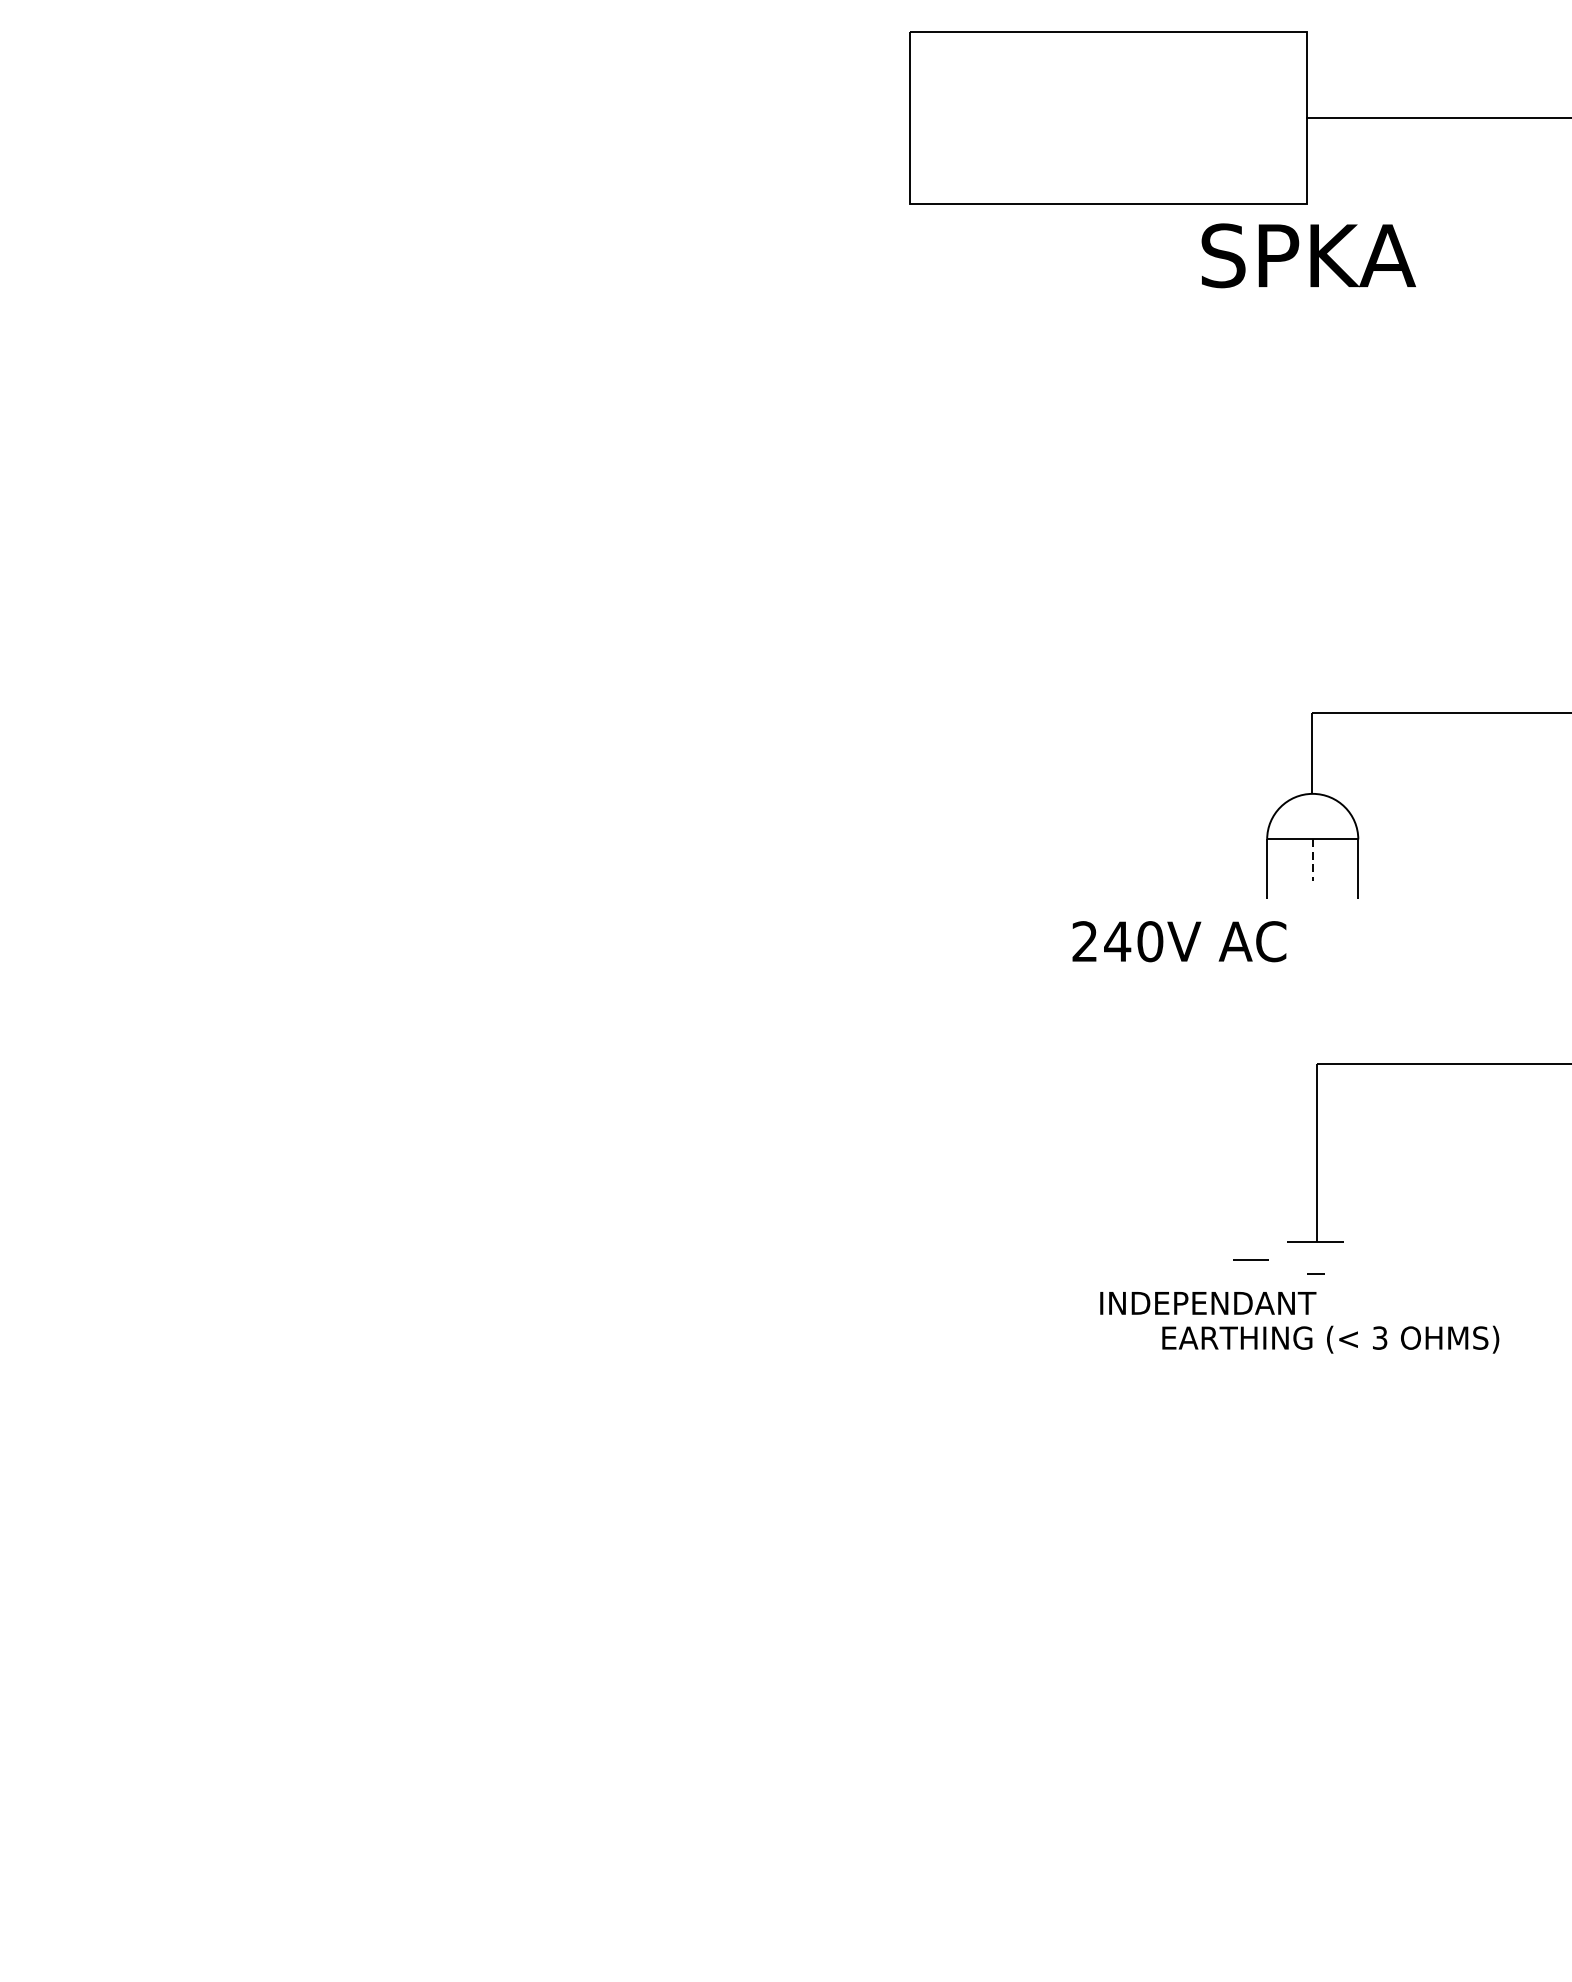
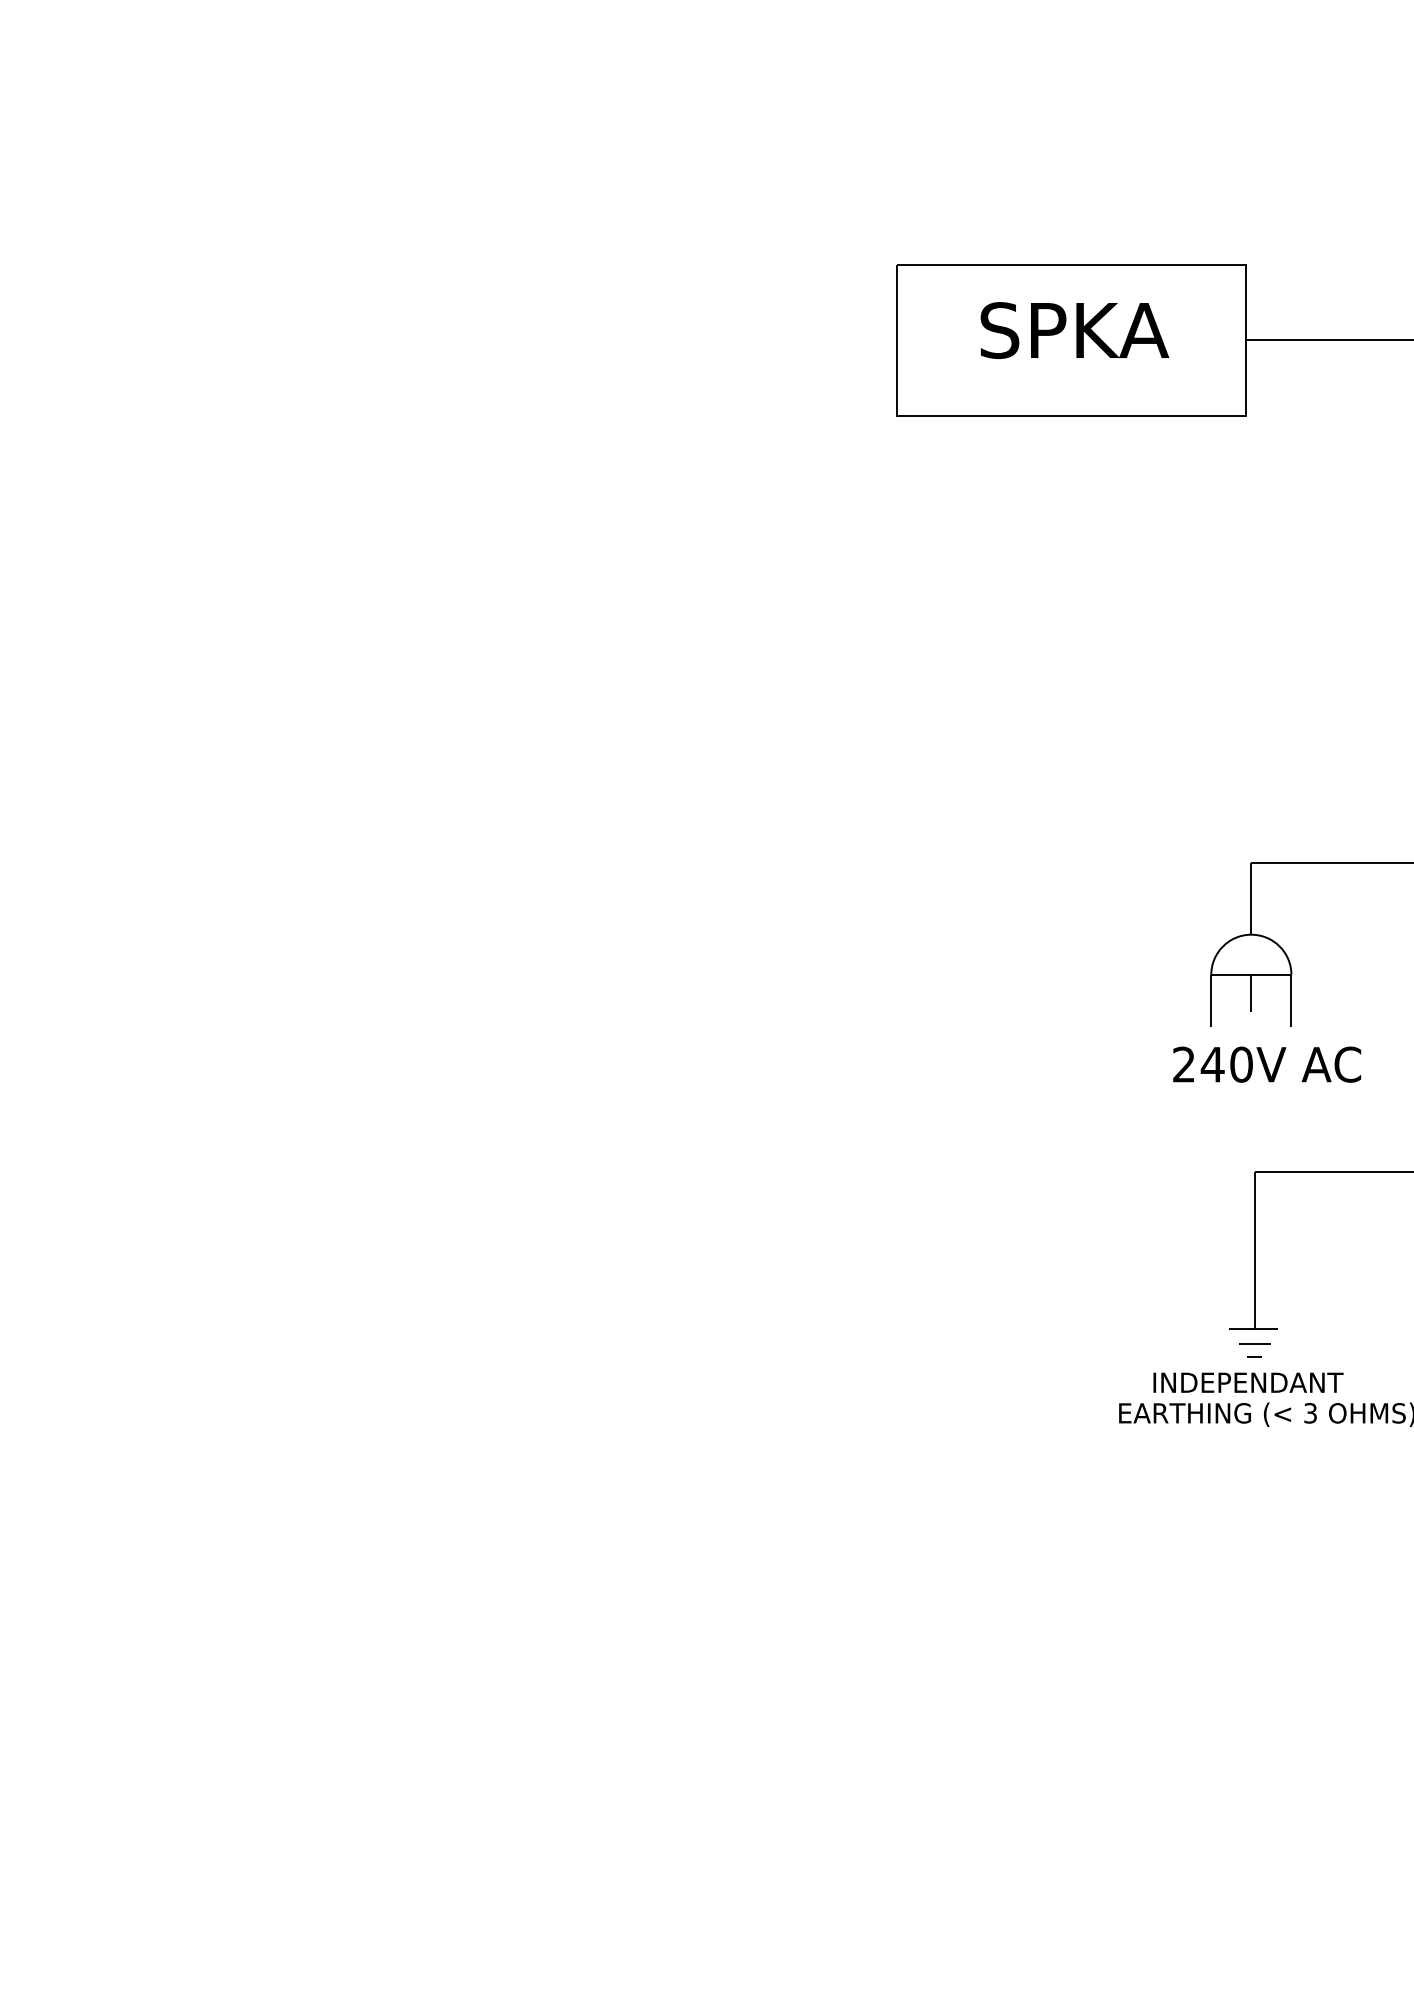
text: (1308, 255) -> (1074, 330), moved
line: (1312, 860) -> (1251, 993), dashed -> solid
text: (1179, 941) -> (1267, 1064), moved
line: (1250, 1258) -> (1254, 1343), moved
text: (1208, 1303) -> (1248, 1382), moved

